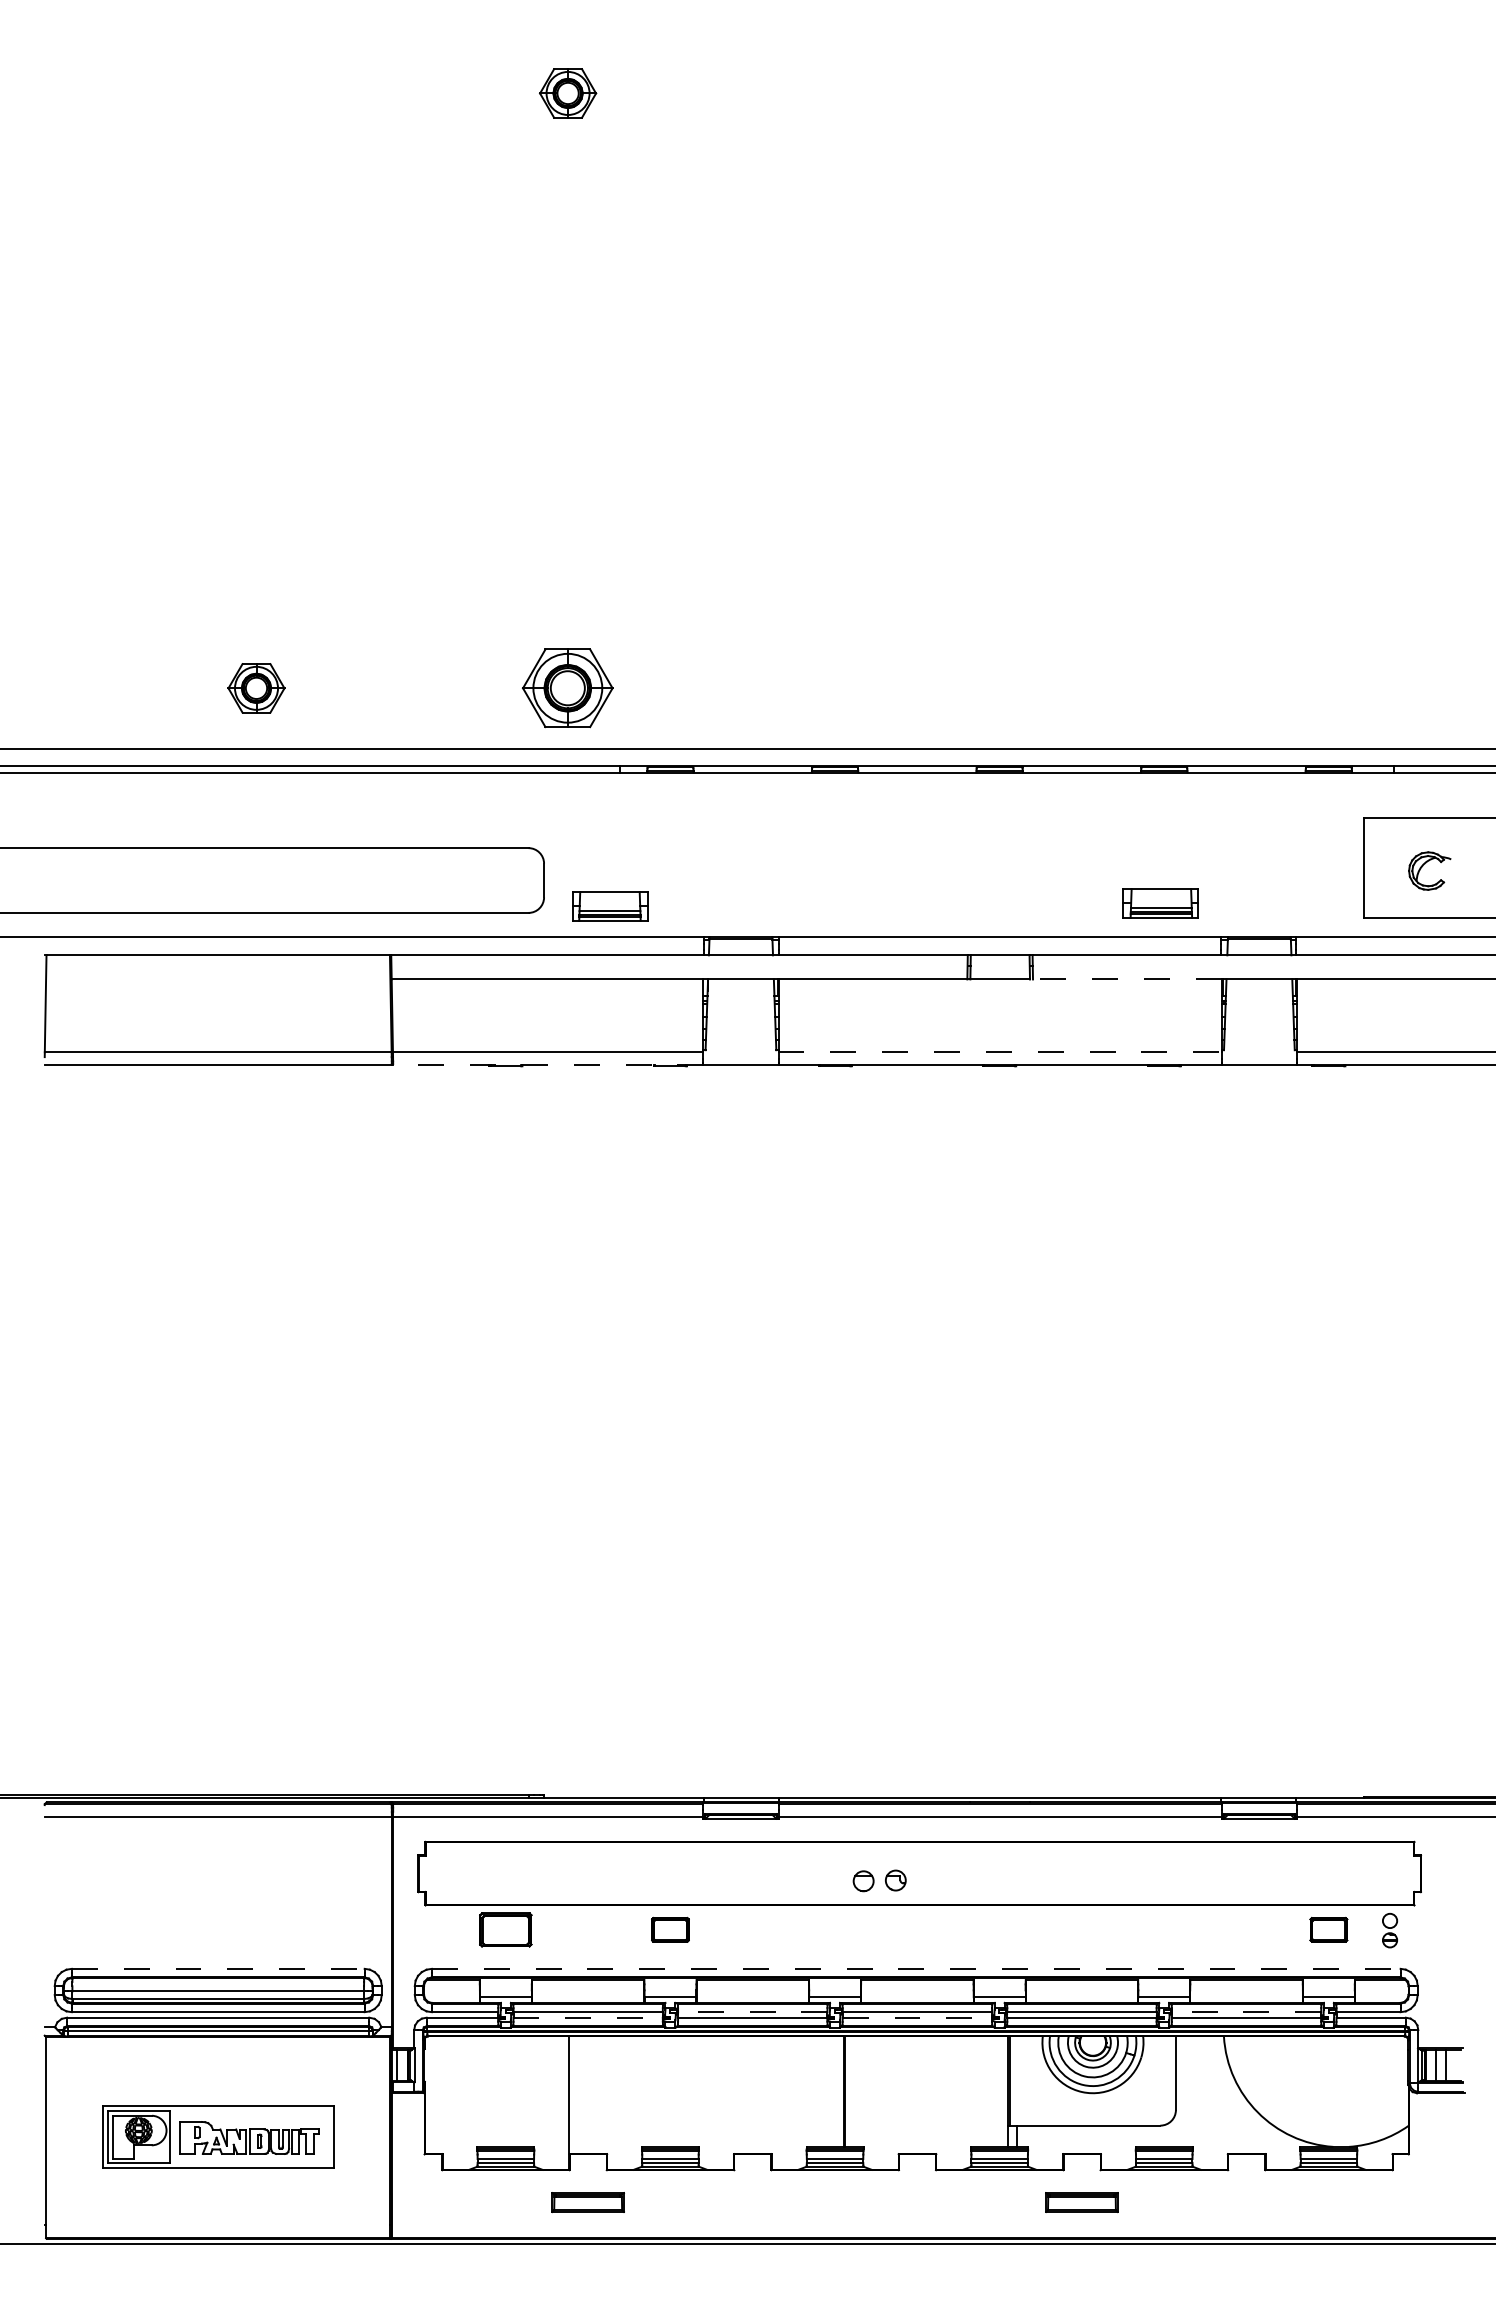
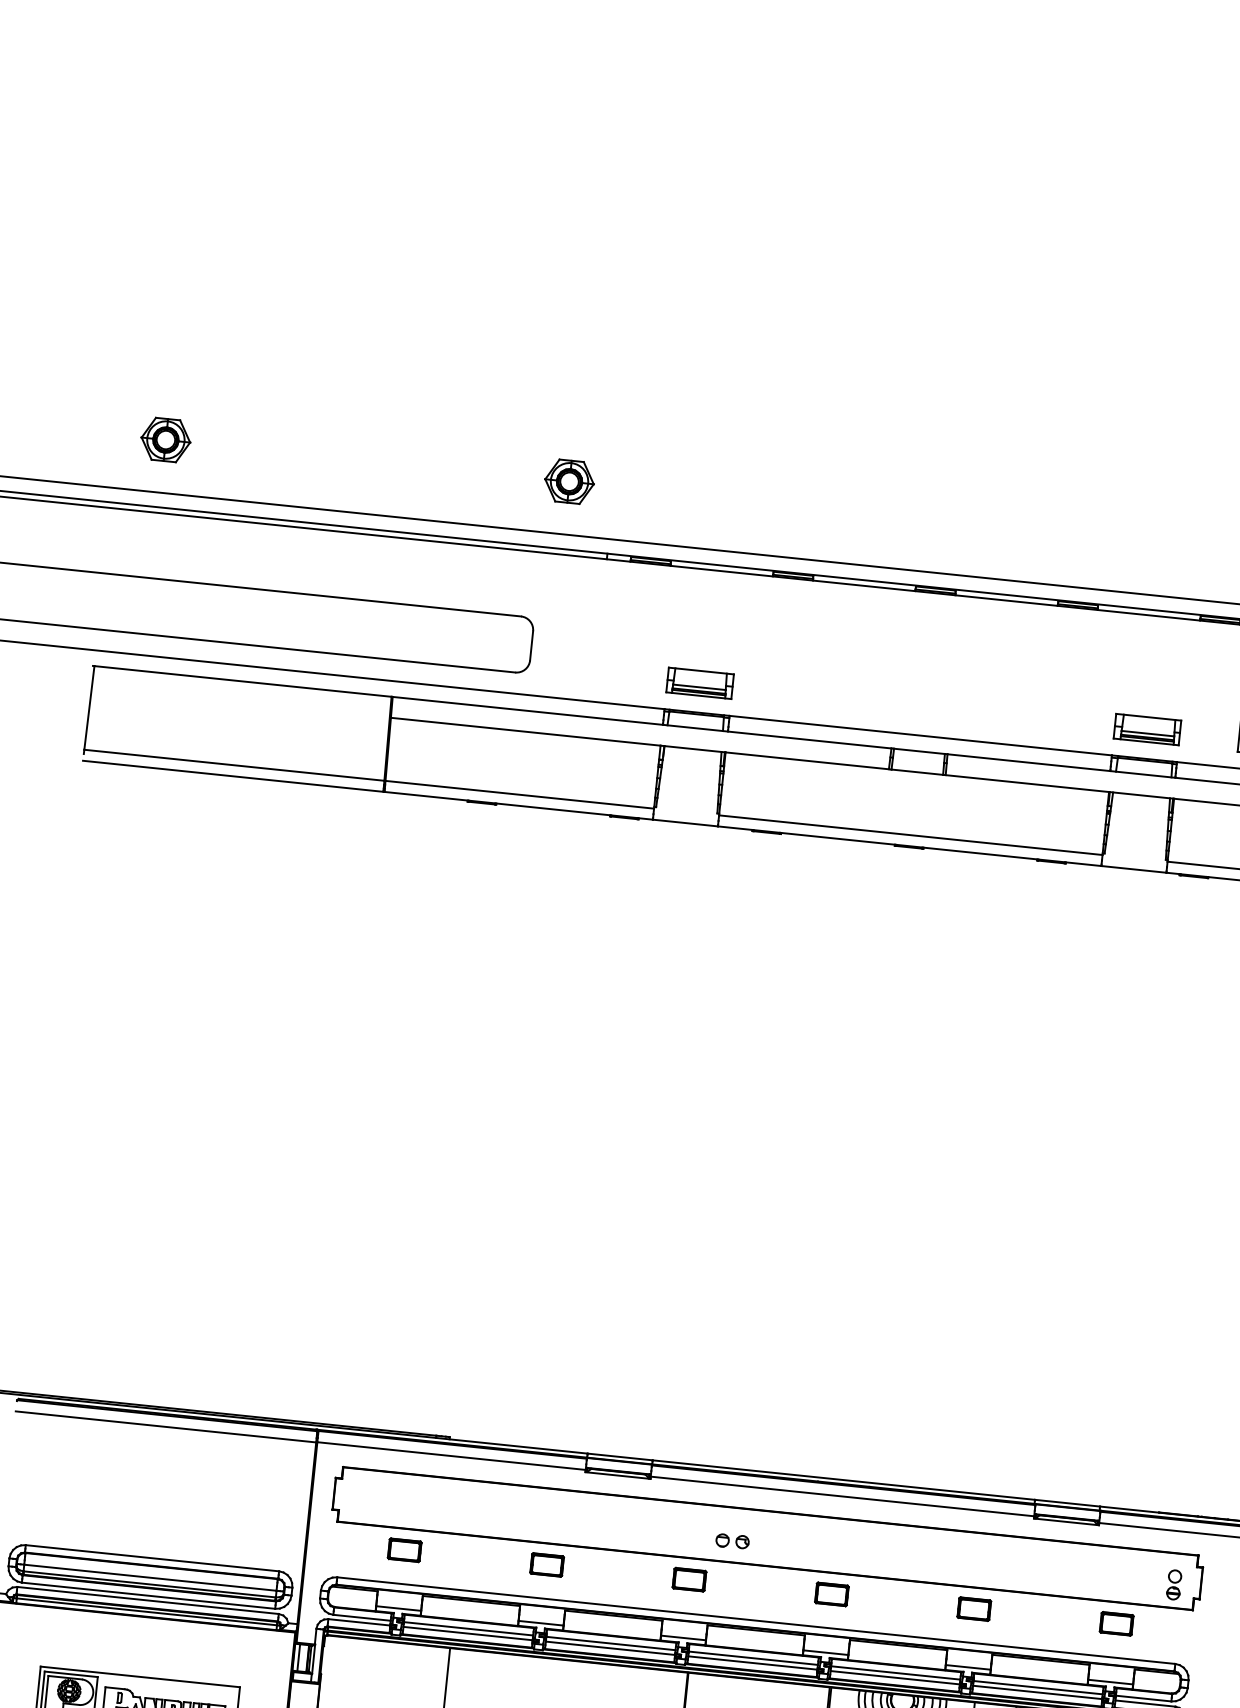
part: (256, 688) -> (165, 440), moved
part: (568, 688) -> (569, 481), size x0.62
part: (1160, 903) -> (1147, 729), moved
part: (610, 906) -> (700, 683), moved
line: (1125, 979) -> (1025, 783), dashed -> solid
line: (1000, 1052) -> (911, 835), dashed -> solid
line: (547, 1064) -> (518, 805), dashed -> solid
part: (879, 1880) -> (732, 1540), size x0.71
part: (505, 1929) -> (404, 1549), size x0.71
part: (834, 1929) -> (689, 1579), added
part: (999, 1929) -> (831, 1594), added
part: (1163, 1929) -> (973, 1608), added
part: (1390, 1930) -> (1174, 1584), moved
line: (218, 1968) -> (152, 1557), dashed -> solid
line: (916, 1968) -> (756, 1620), dashed -> solid
line: (752, 2012) -> (610, 1643), dashed -> solid
line: (1246, 2012) -> (1038, 1687), dashed -> solid
line: (588, 2017) -> (468, 1633), dashed -> solid
line: (917, 2017) -> (753, 1662), dashed -> solid

